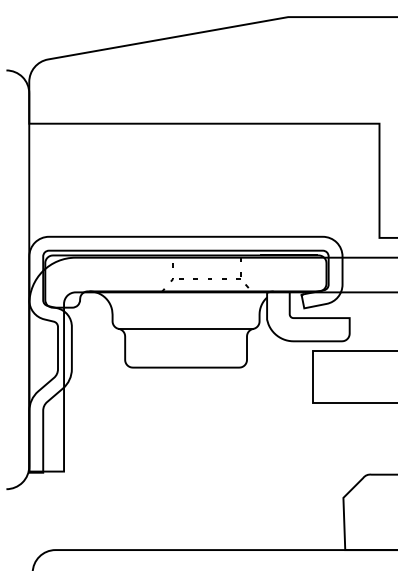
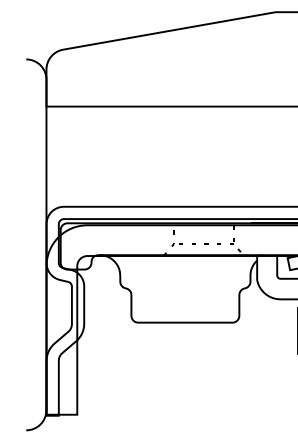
line: (185, 328) -> (184, 288), removed

